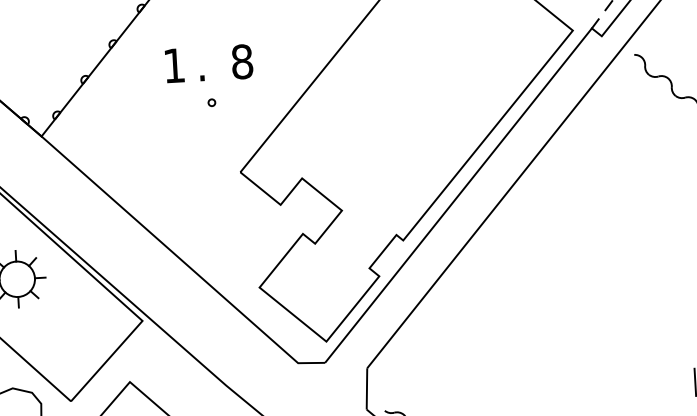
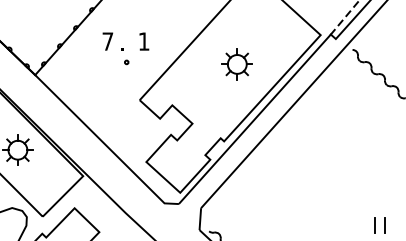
text: (241, 61) -> (143, 41), 8 -> 1
text: (173, 65) -> (107, 41), 1 -> 7
part: (418, 94) -> (236, 64), added

